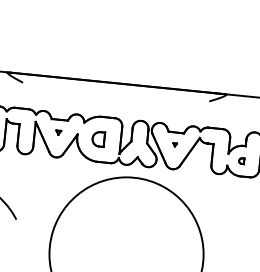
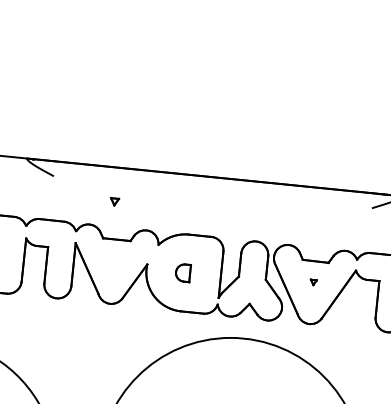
part: (58, 132) -> (114, 201), moved
part: (98, 139) -> (182, 273), size x0.7

